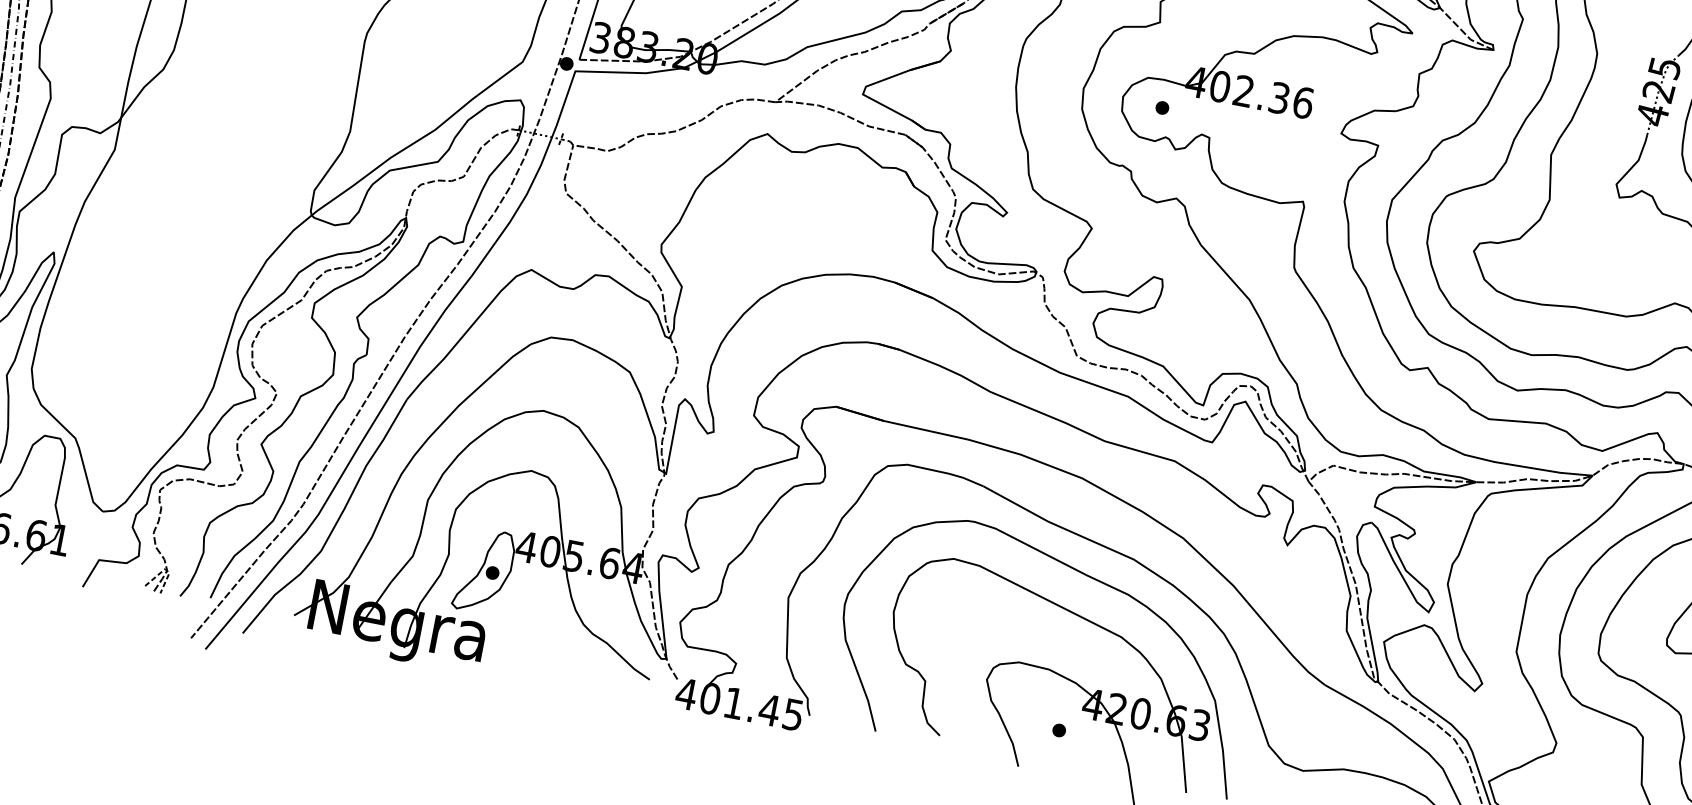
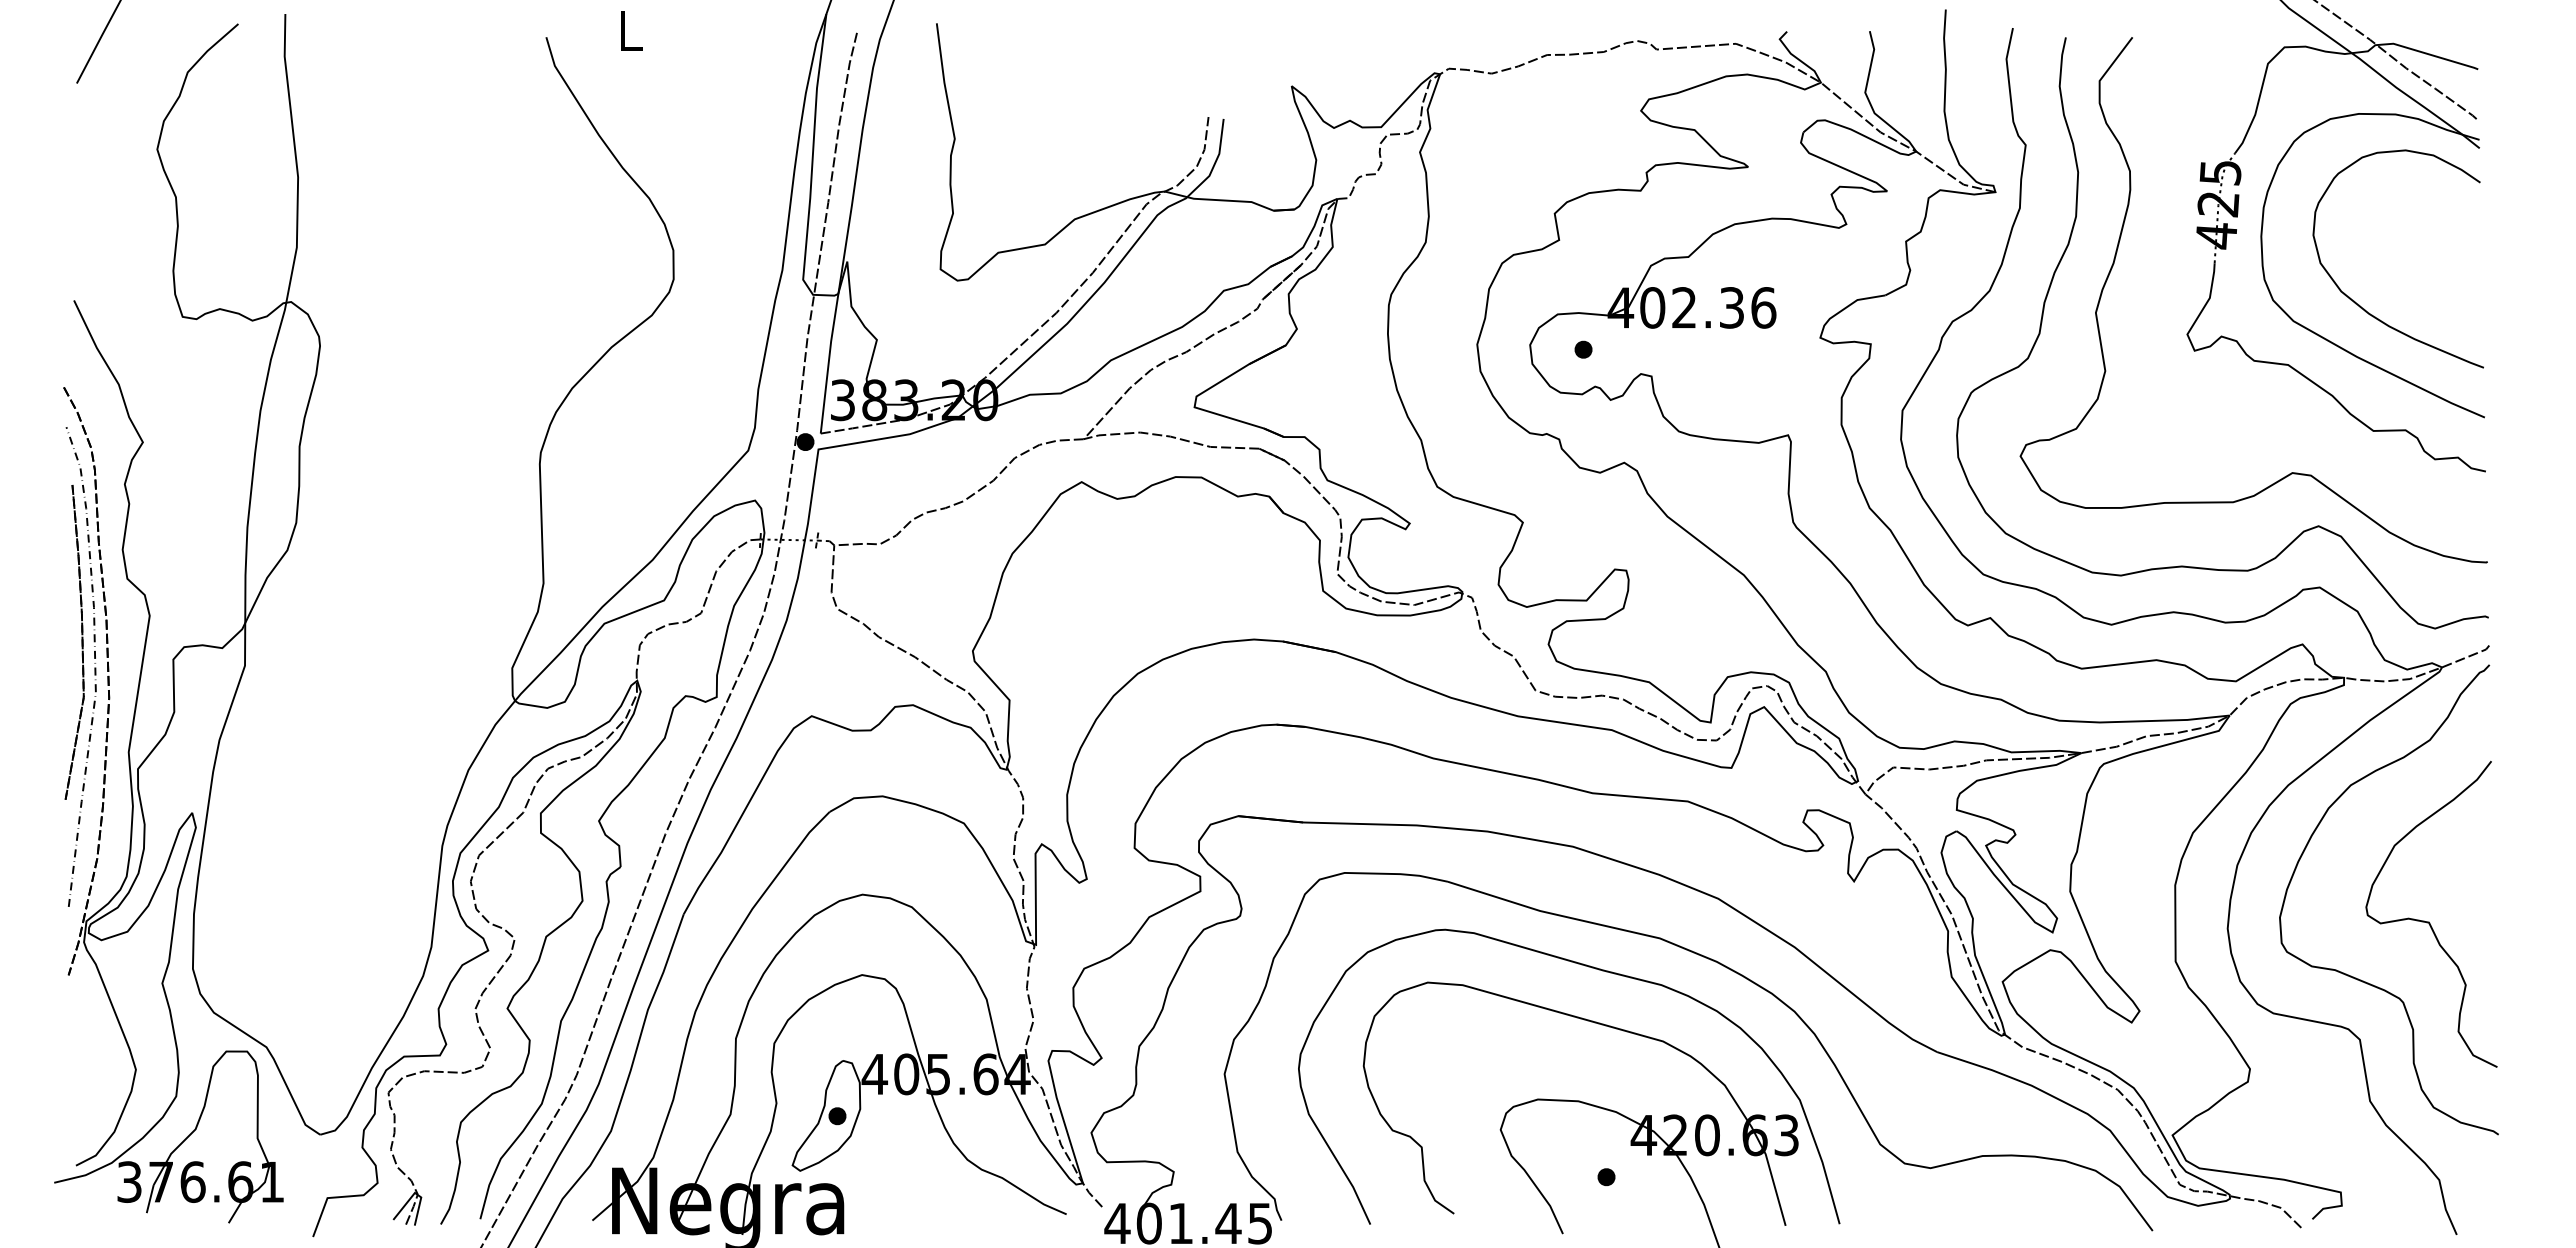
line: (165, 569) -> (415, 1193), dashed -> solid

